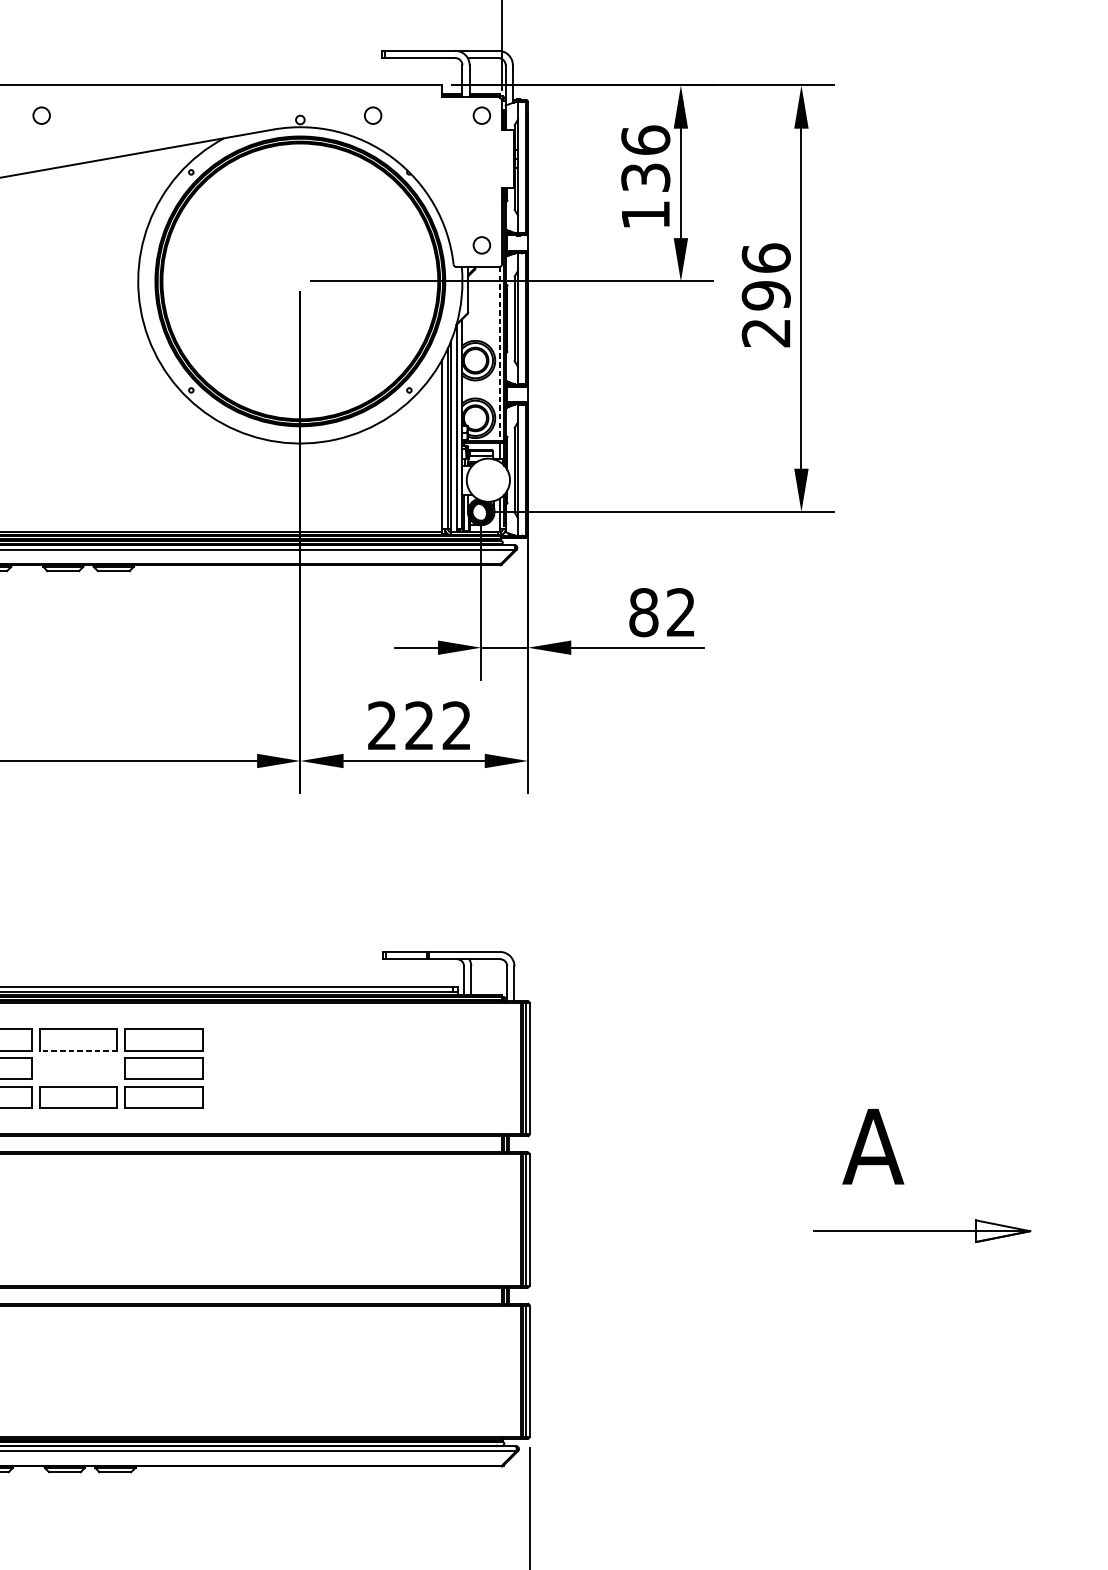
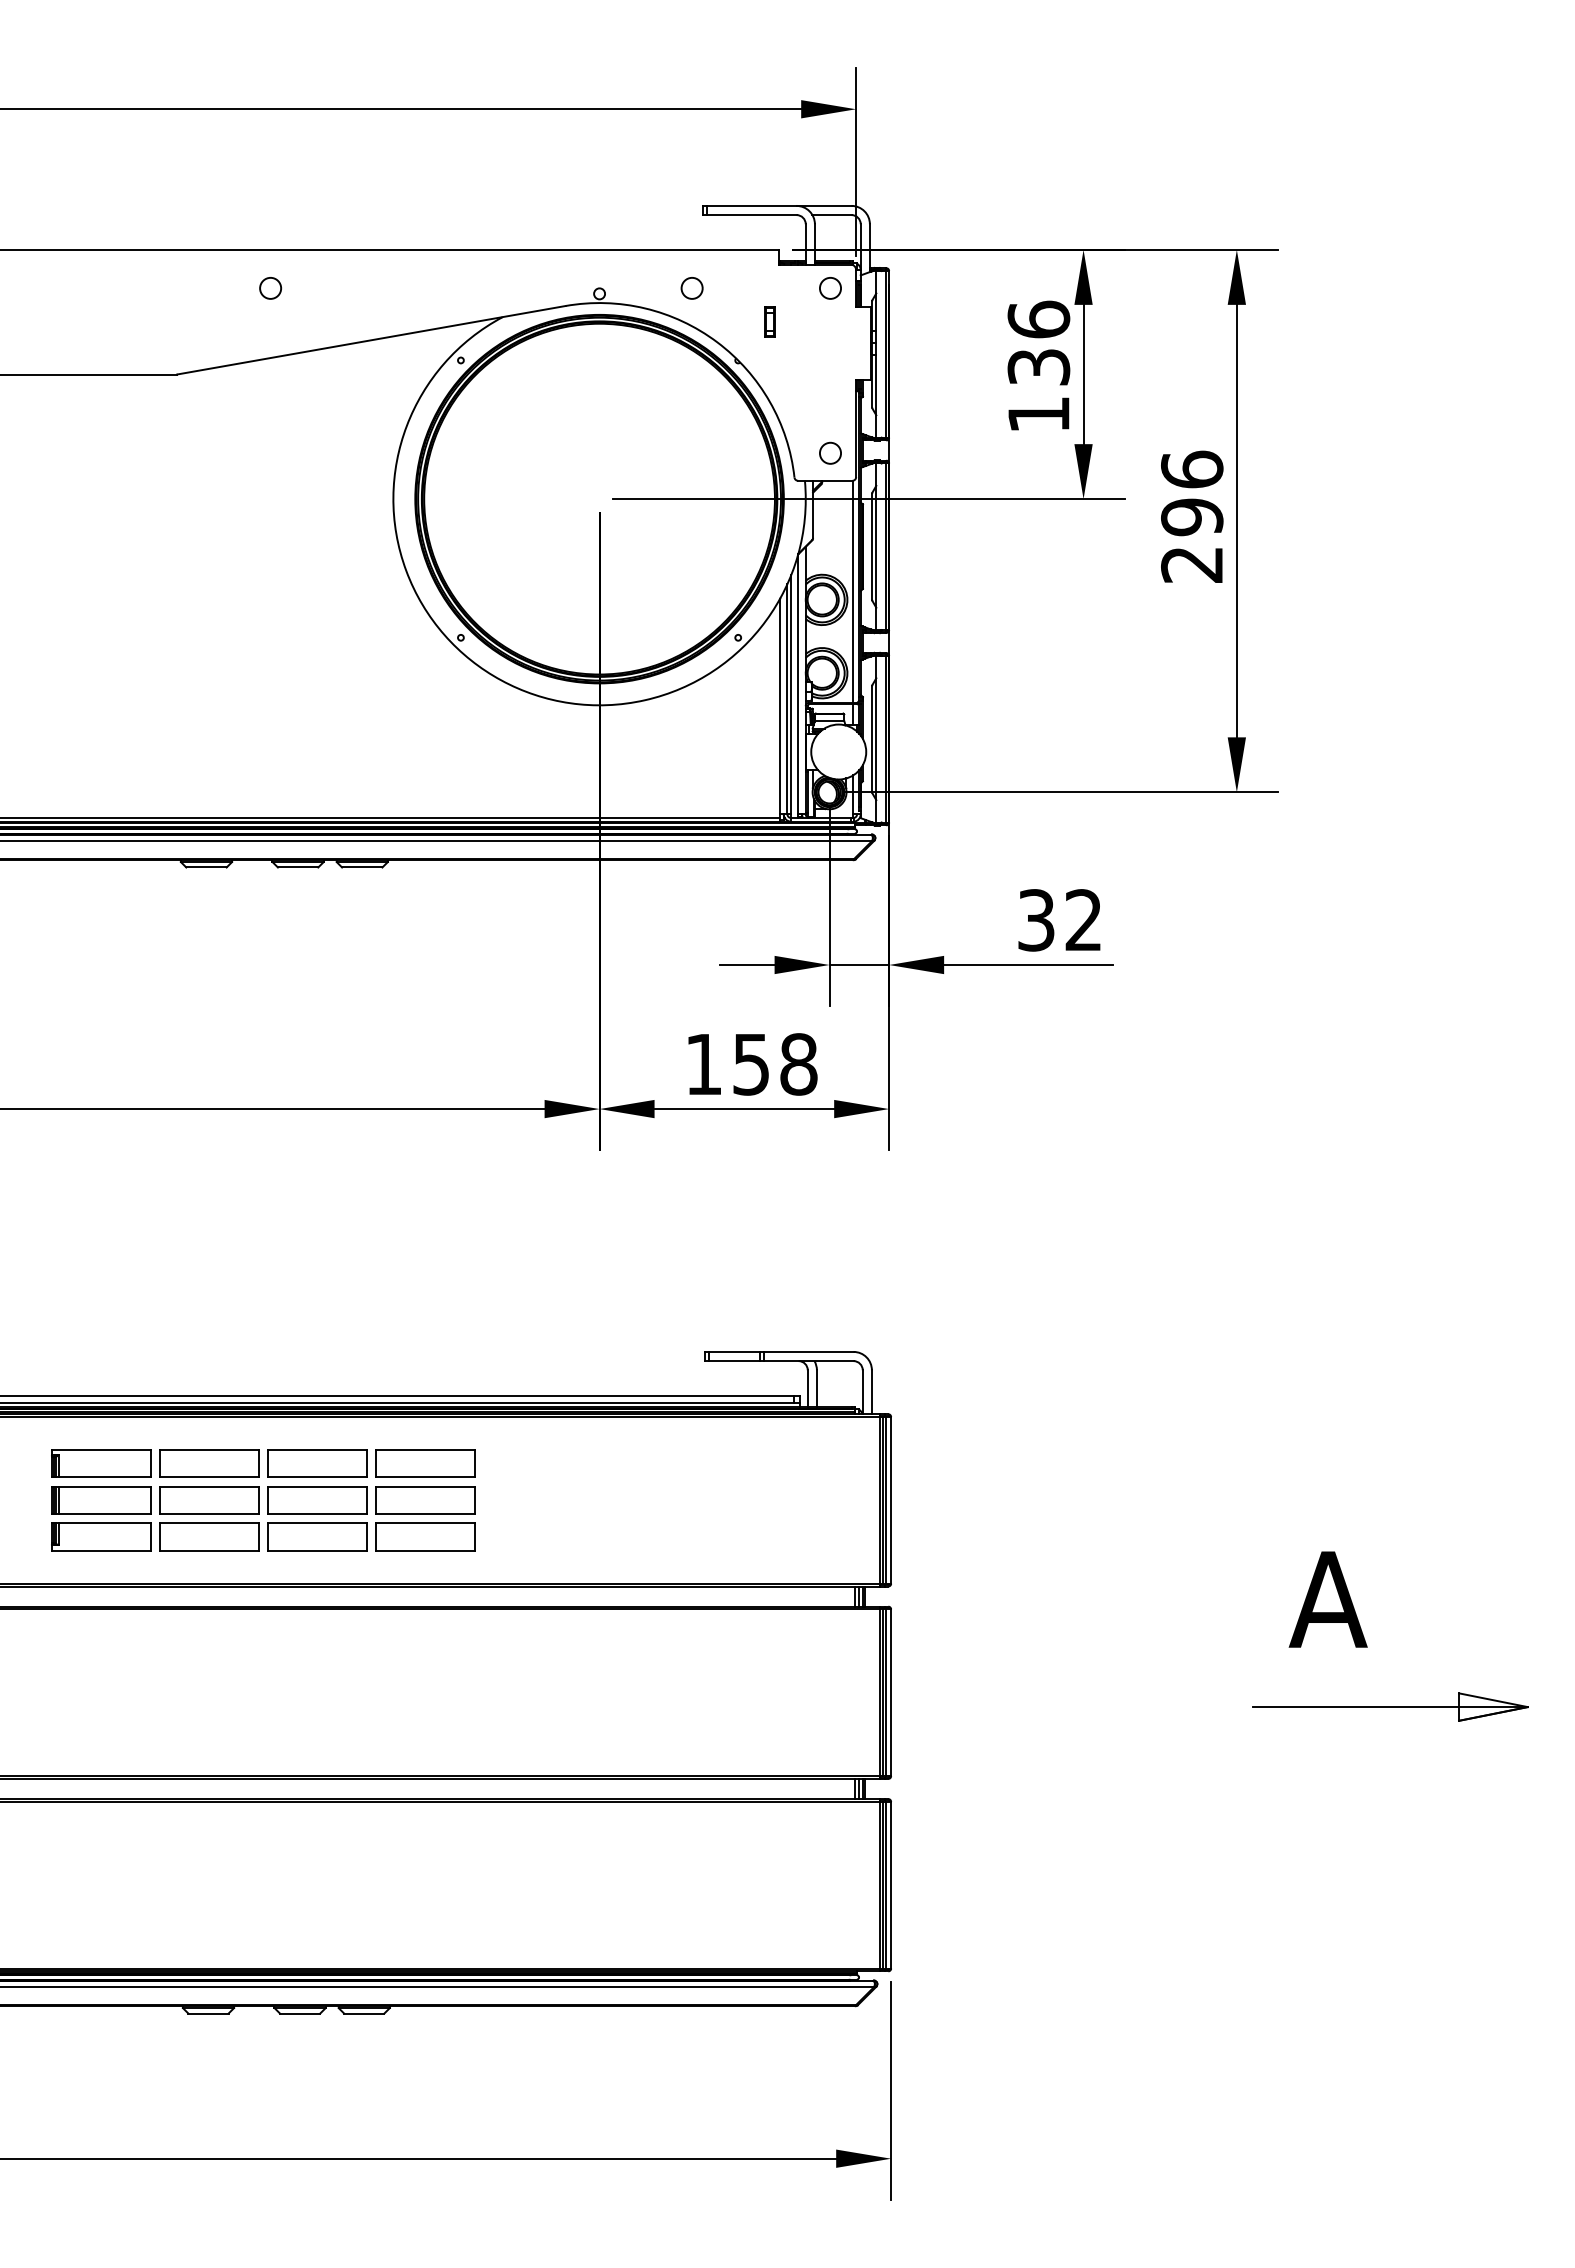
part: (433, 141) -> (769, 321), added
line: (500, 354) -> (853, 591), dashed -> solid
text: (643, 612) -> (1036, 920), 82 -> 32
text: (419, 725) -> (751, 1064), 222 -> 158
line: (78, 1050) -> (317, 1477), dashed -> solid
part: (78, 1068) -> (317, 1500), added

